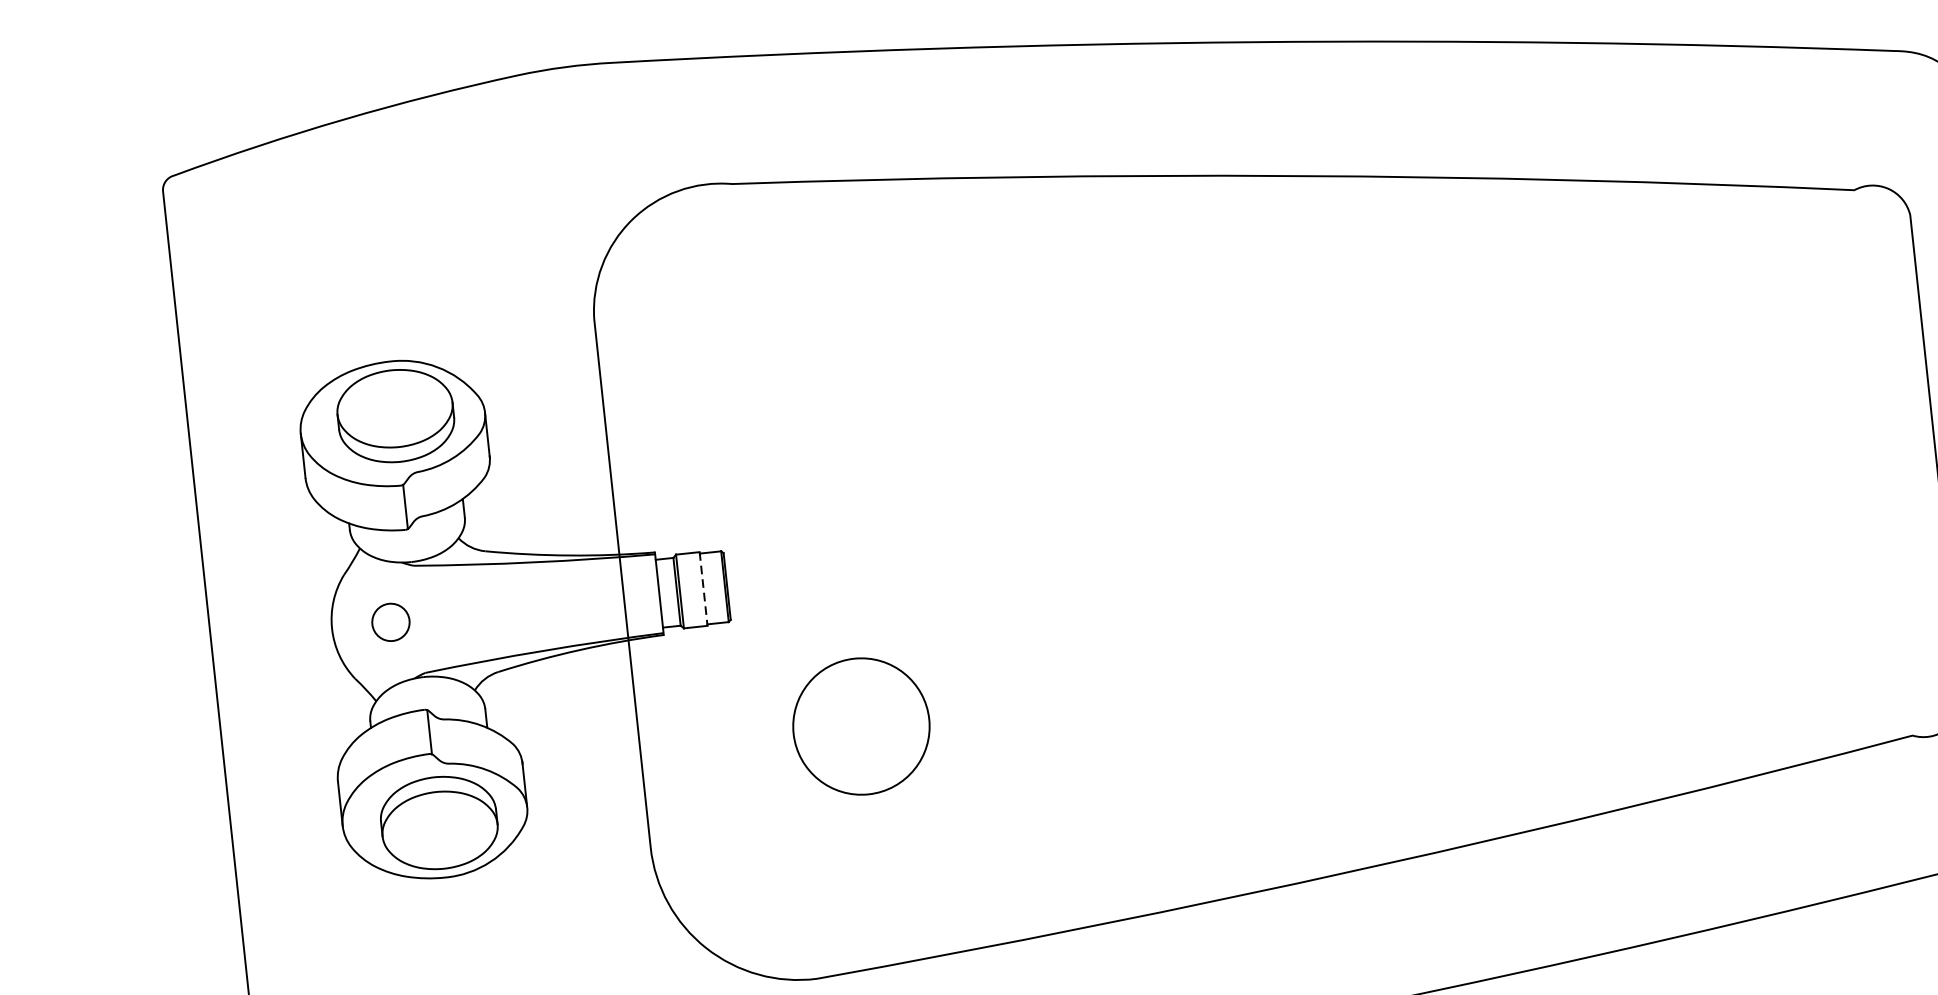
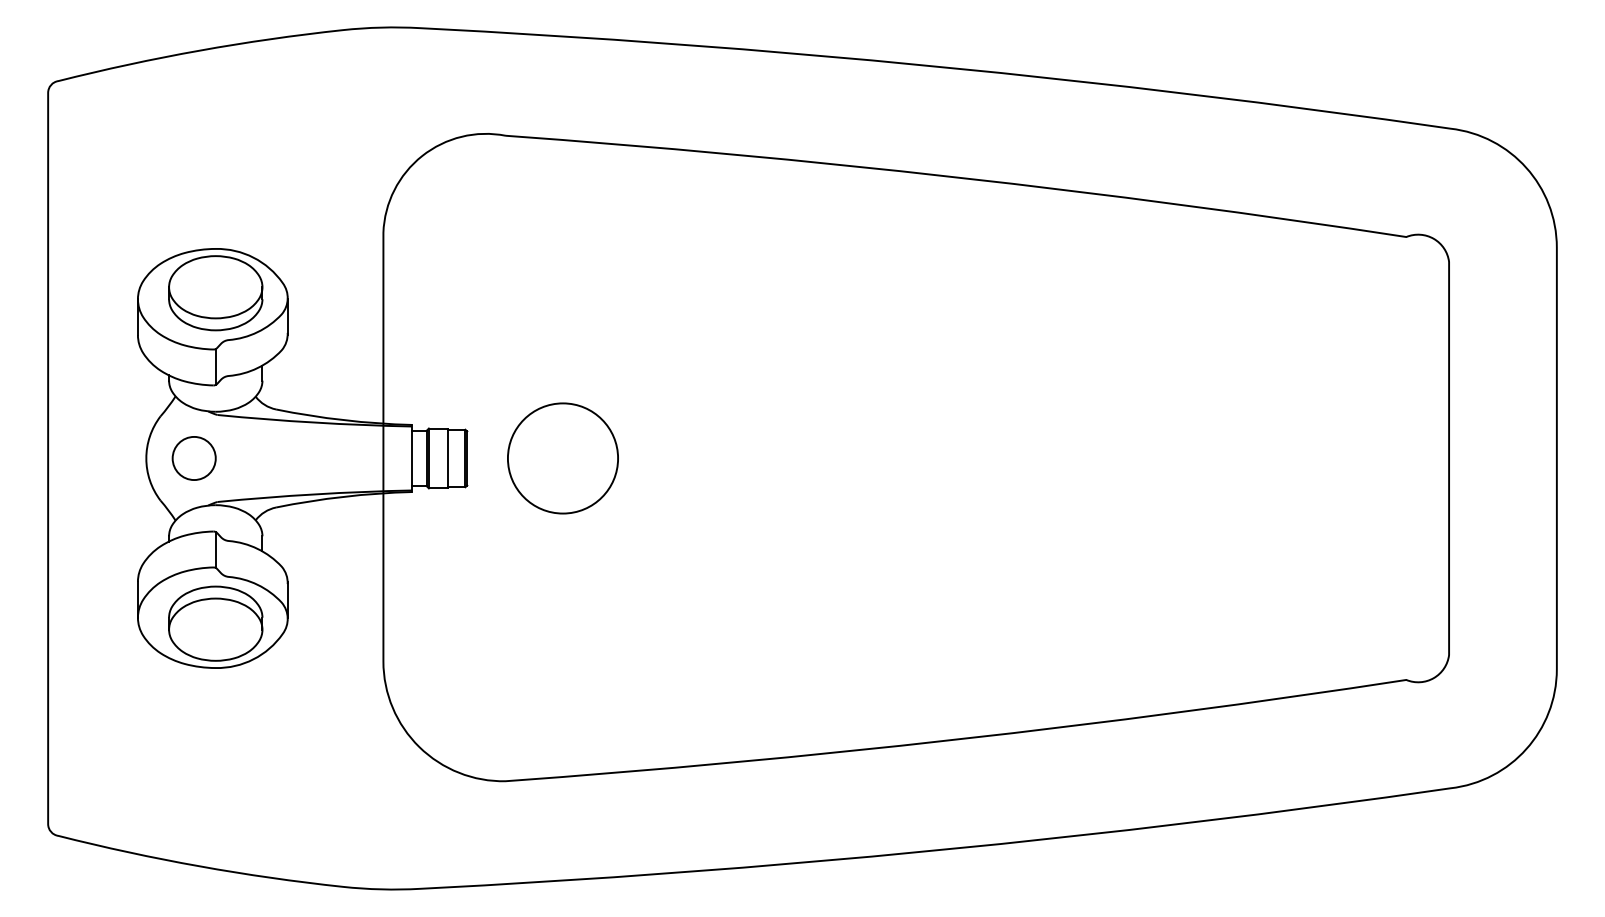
line: (704, 588) -> (448, 458), dashed -> solid
circle: (390, 622) -> (193, 458), size x1.43
circle: (860, 726) -> (562, 458), moved

